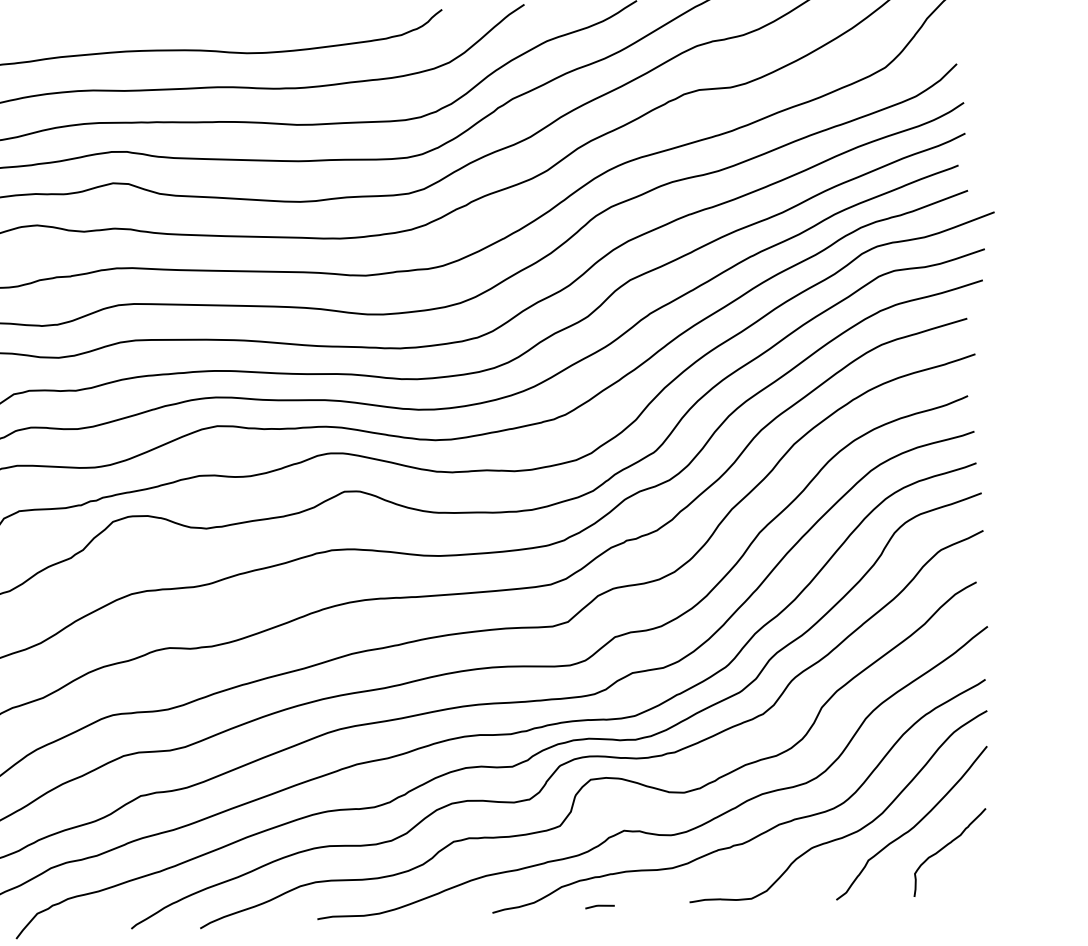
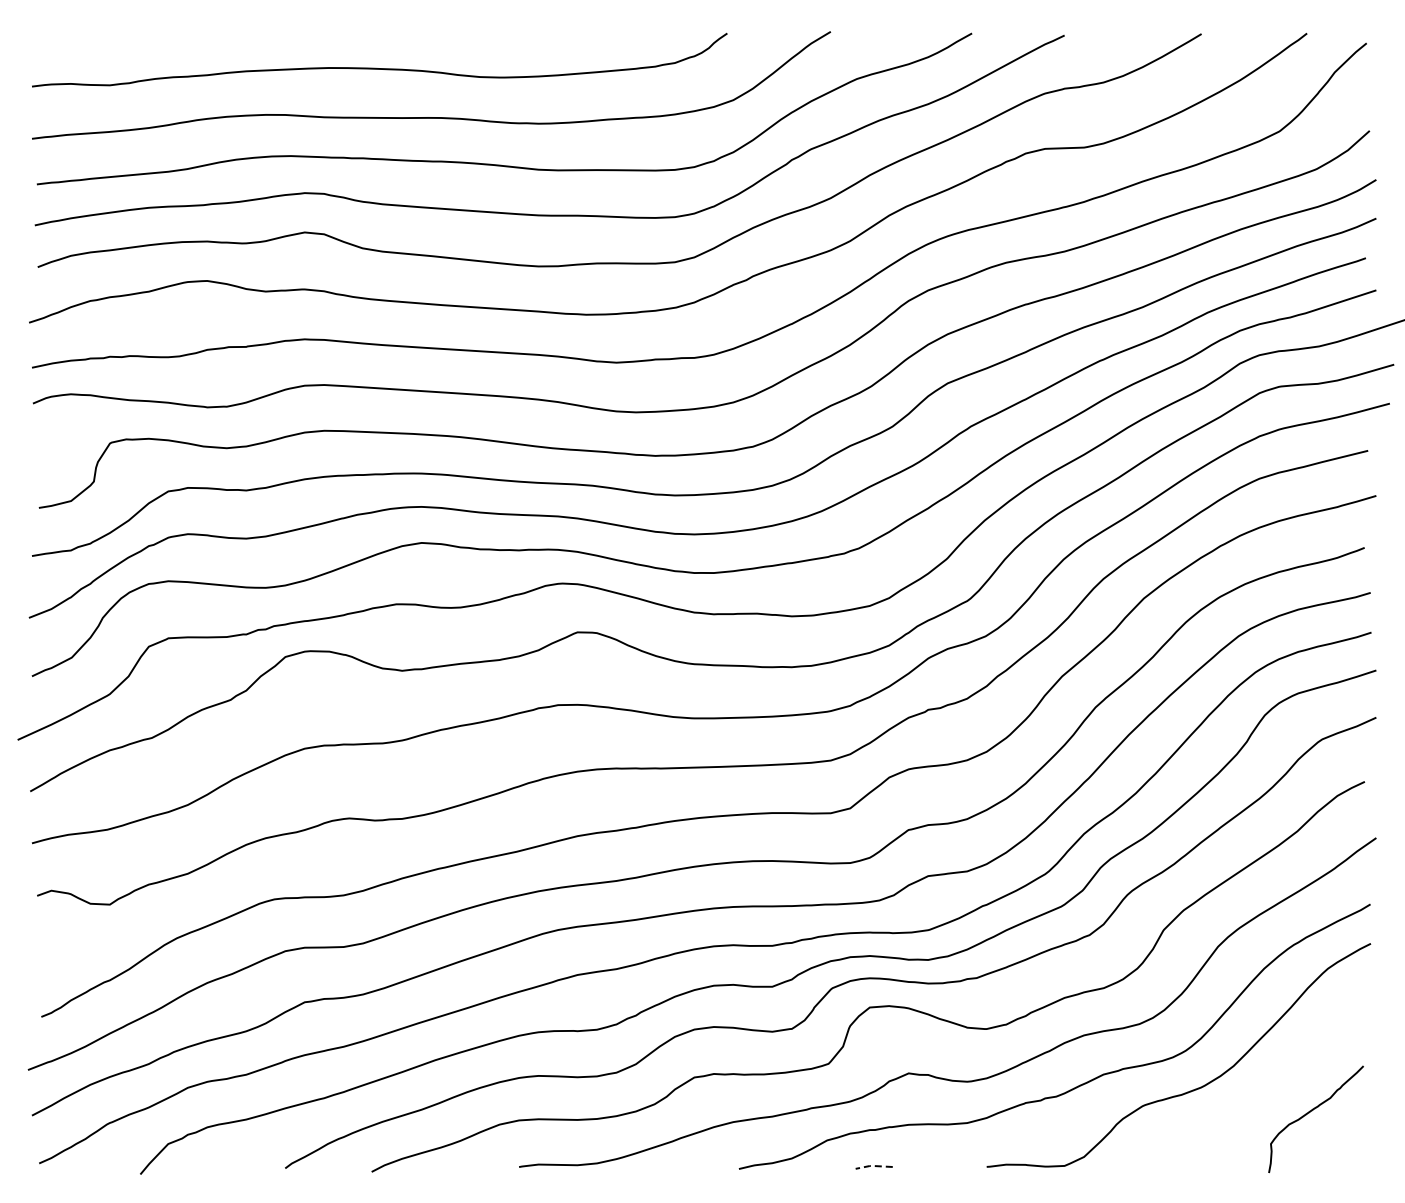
curve: (914, 825) -> (1272, 1083), removed
line: (598, 905) -> (872, 1165), solid -> dashed

